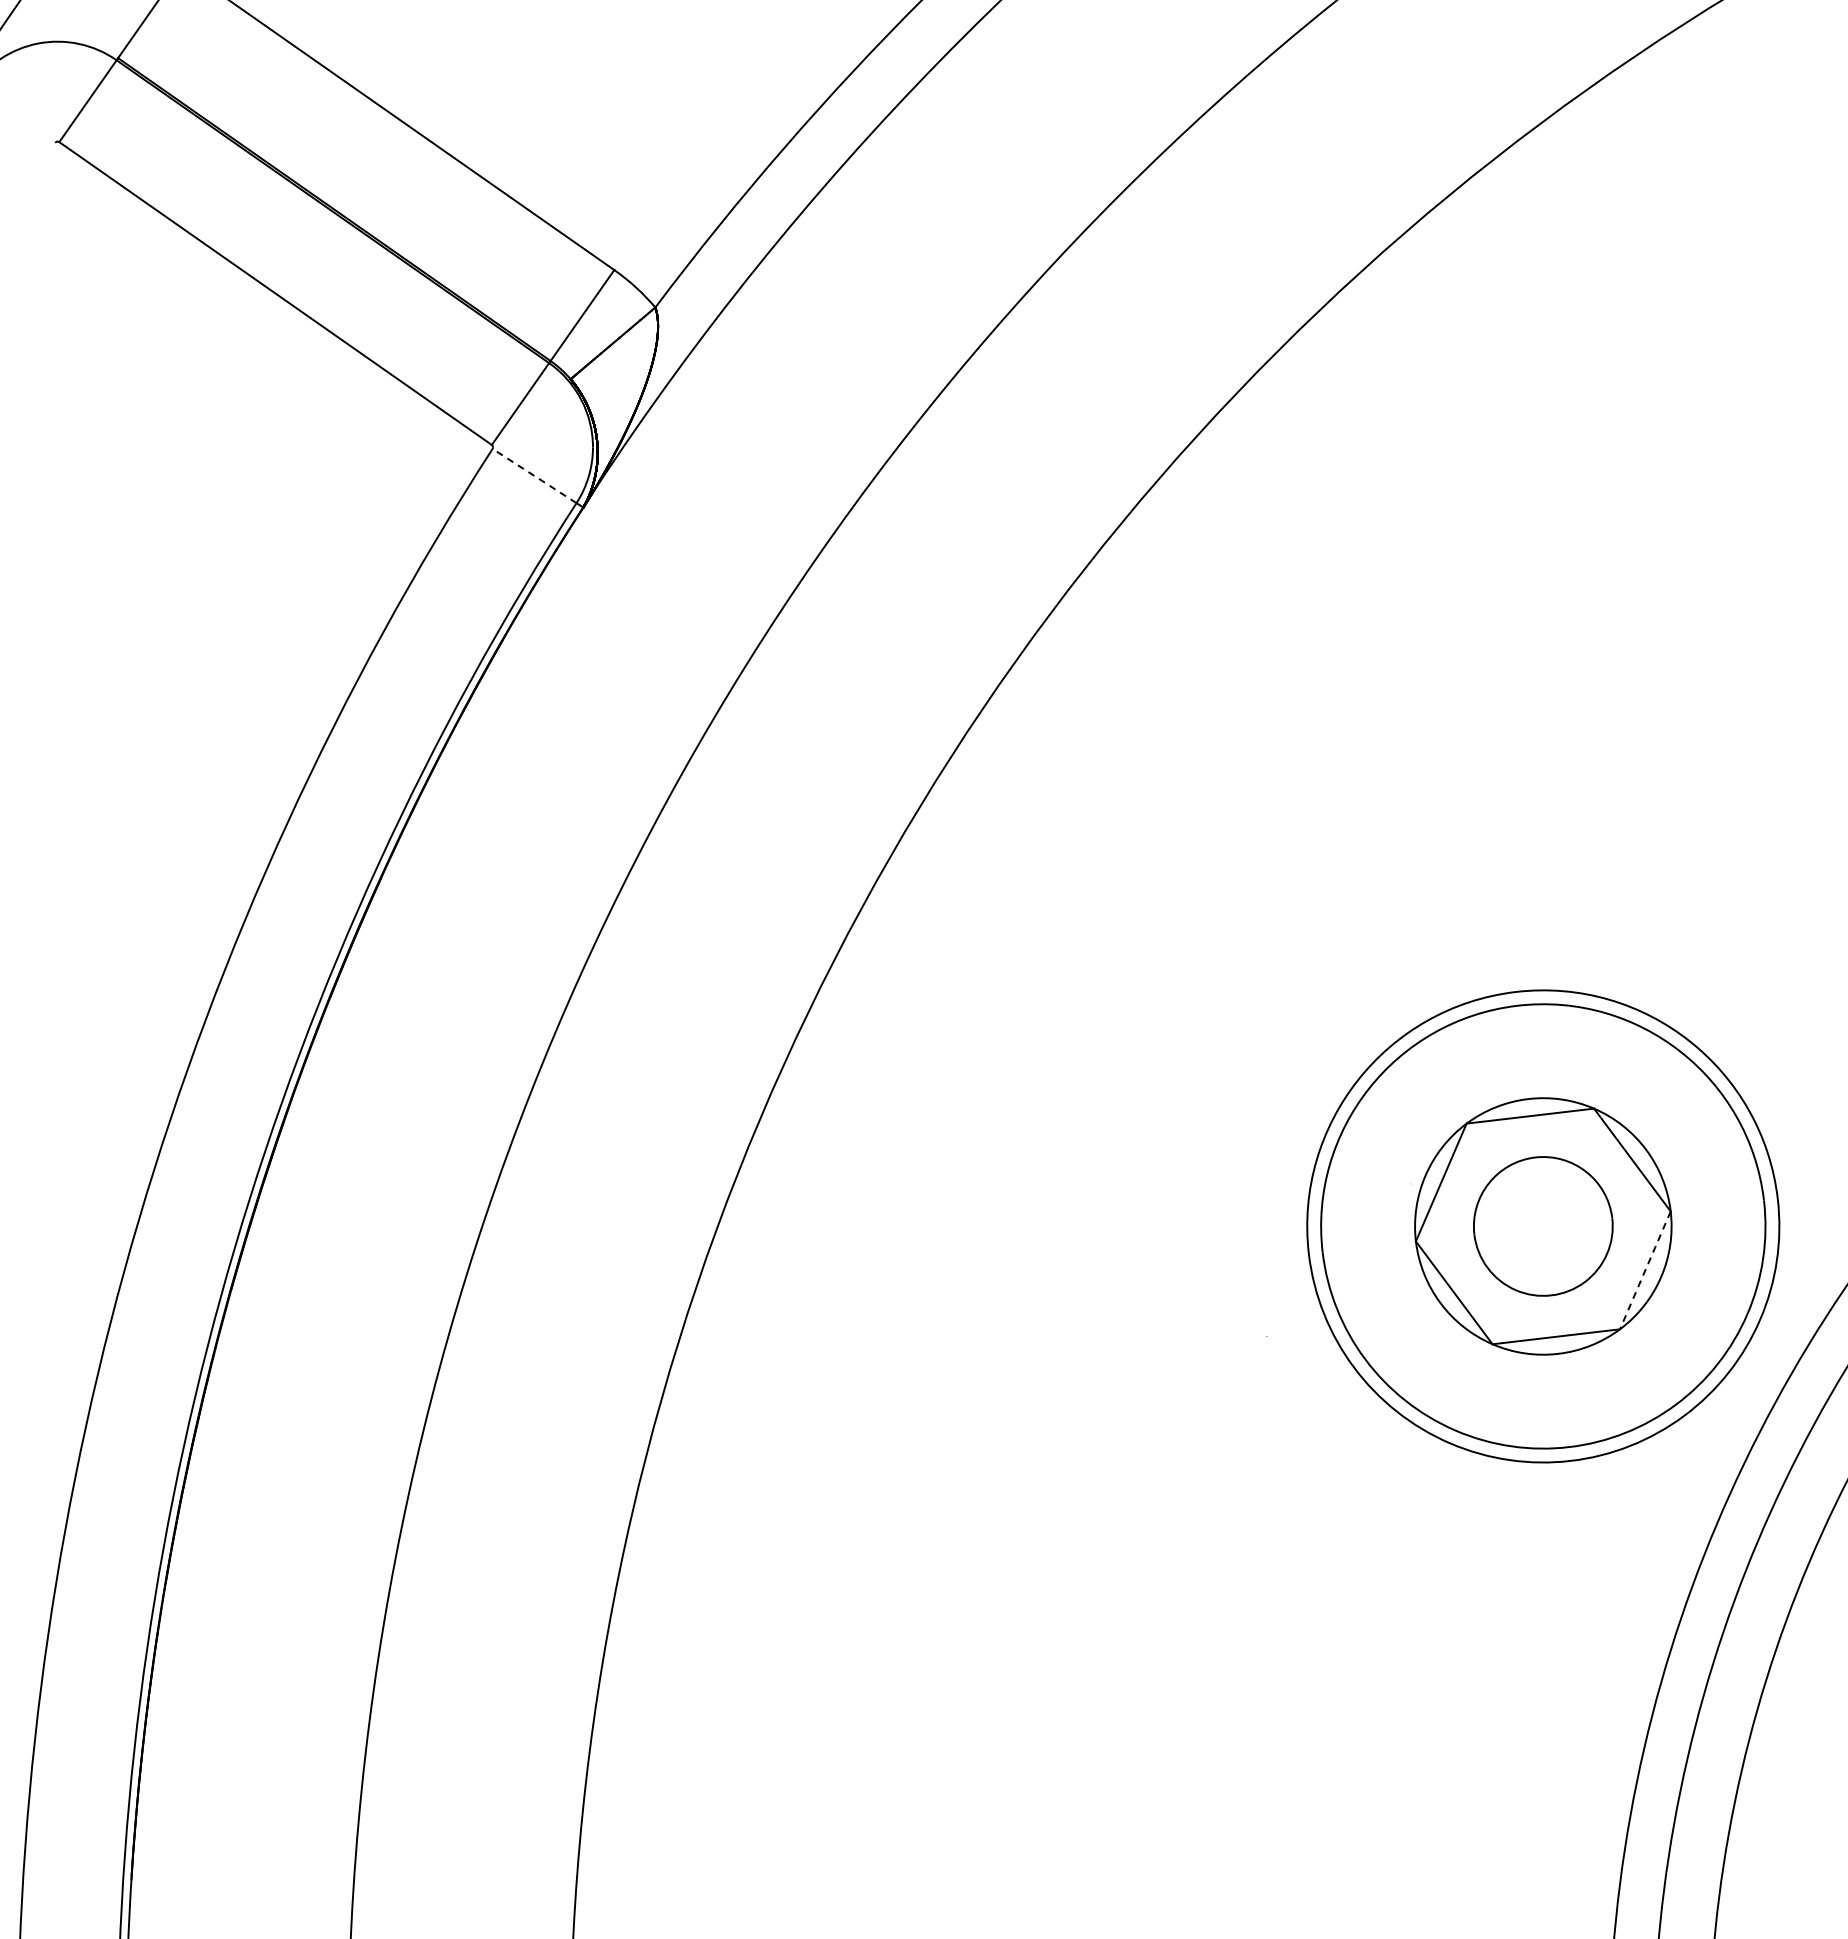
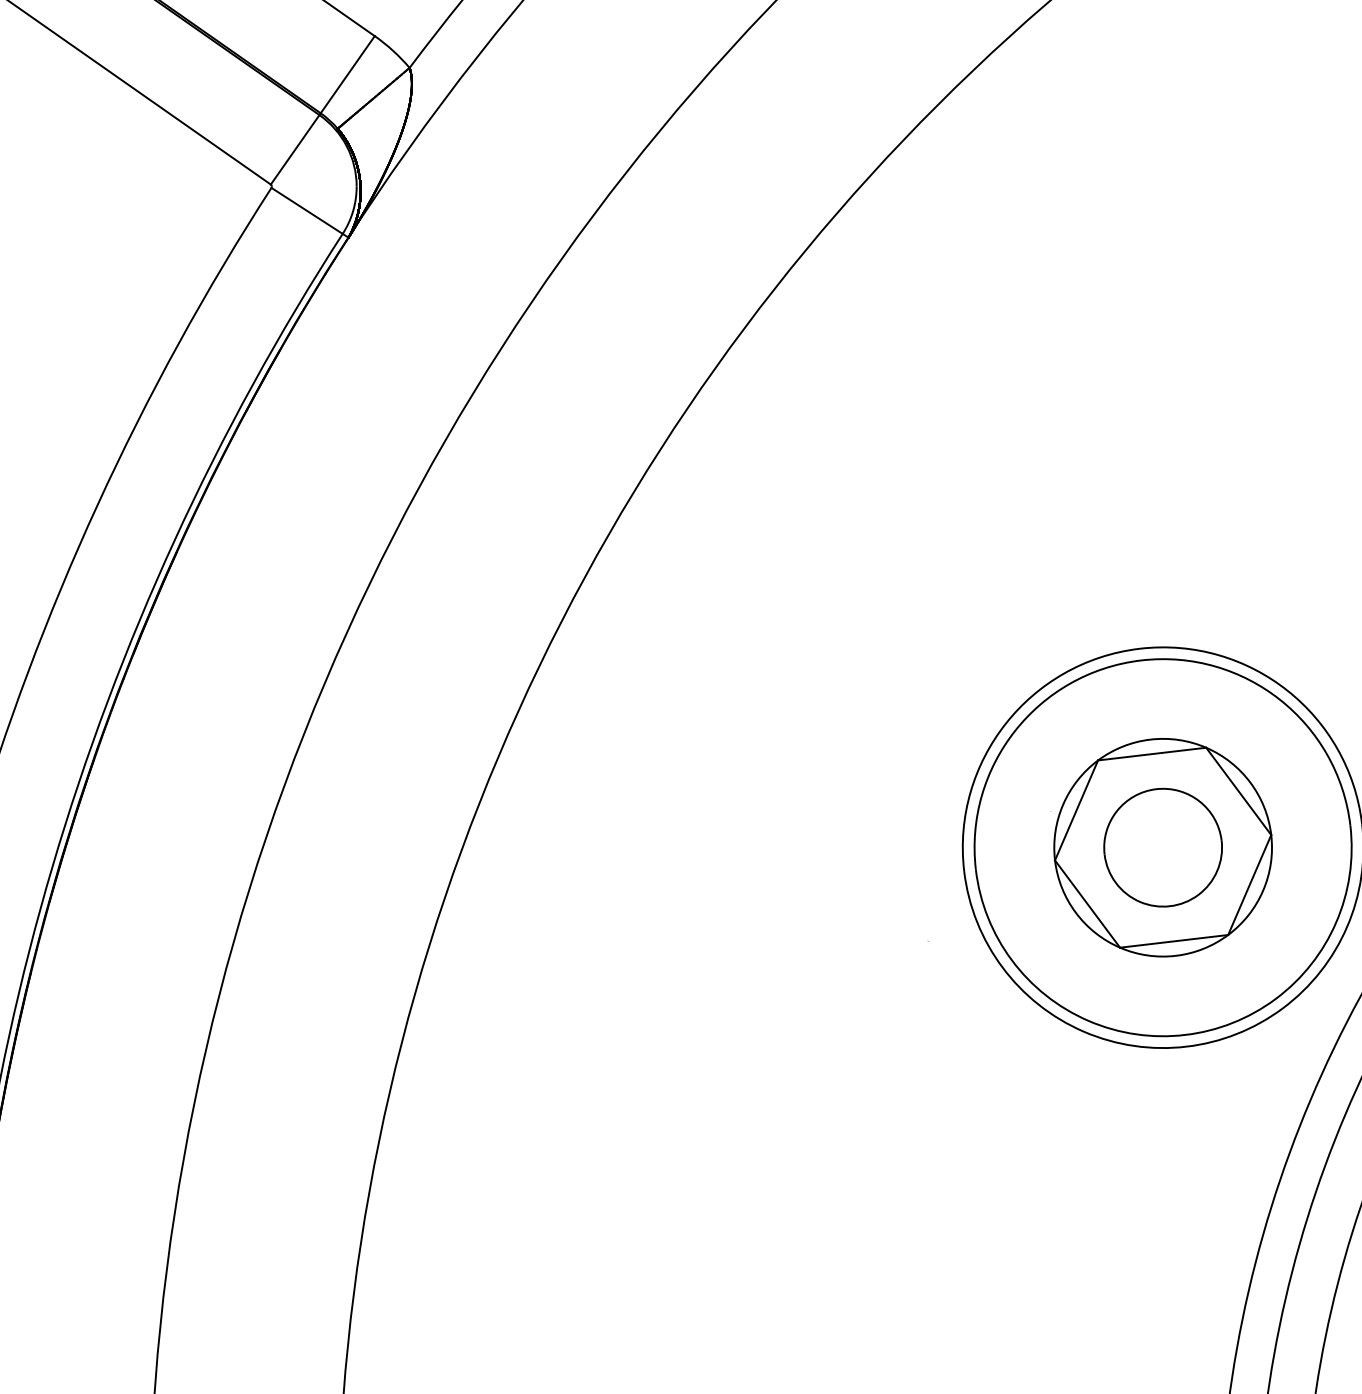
line: (534, 476) -> (307, 211), dashed -> solid
line: (1645, 1270) -> (1249, 885), dashed -> solid

